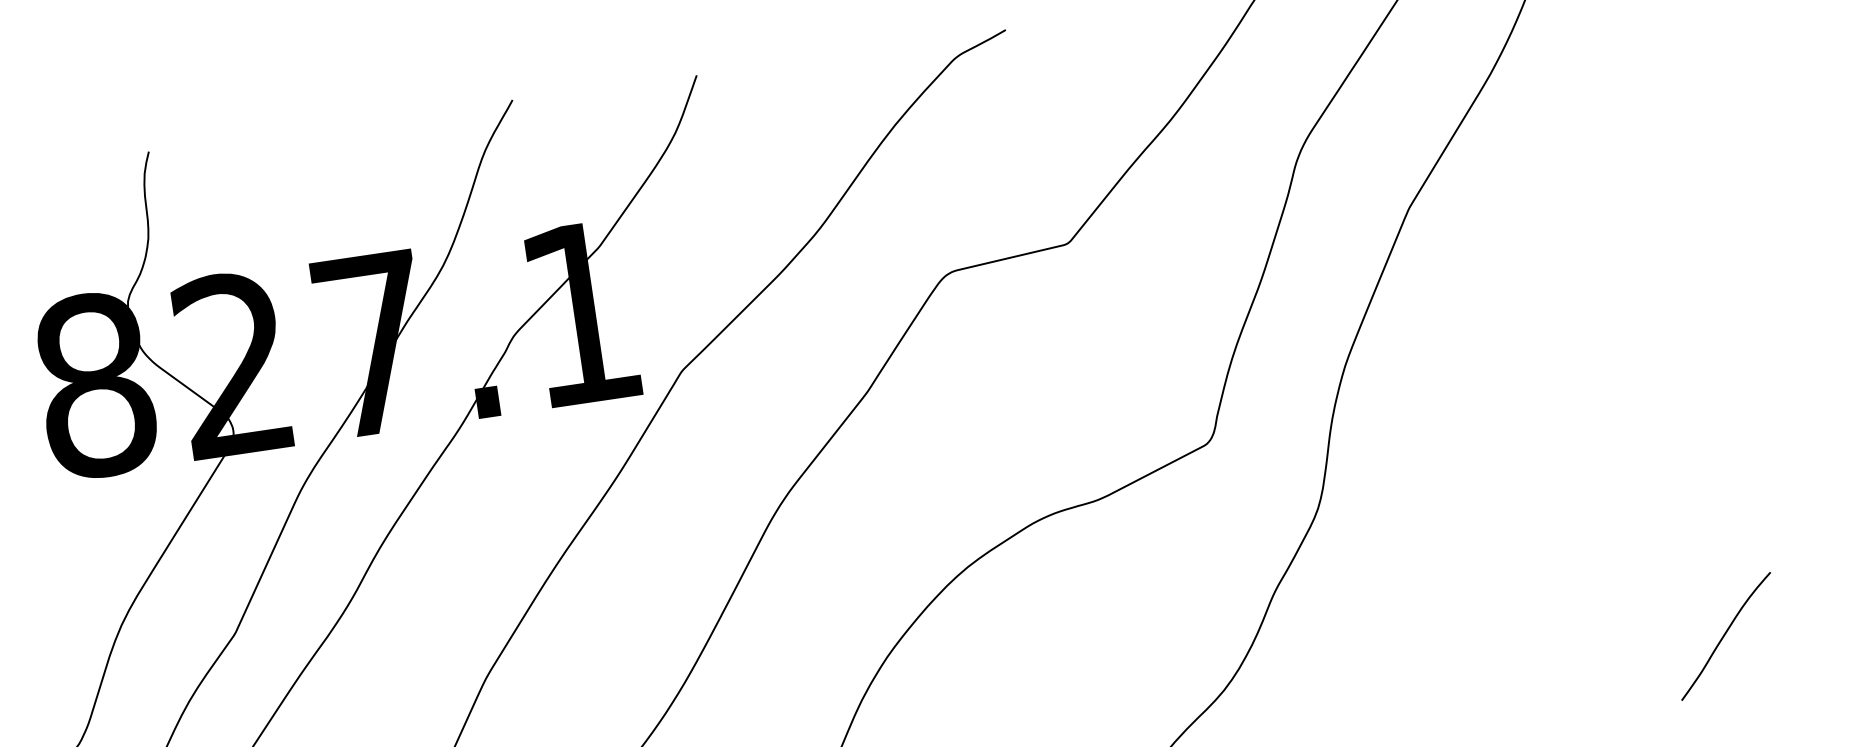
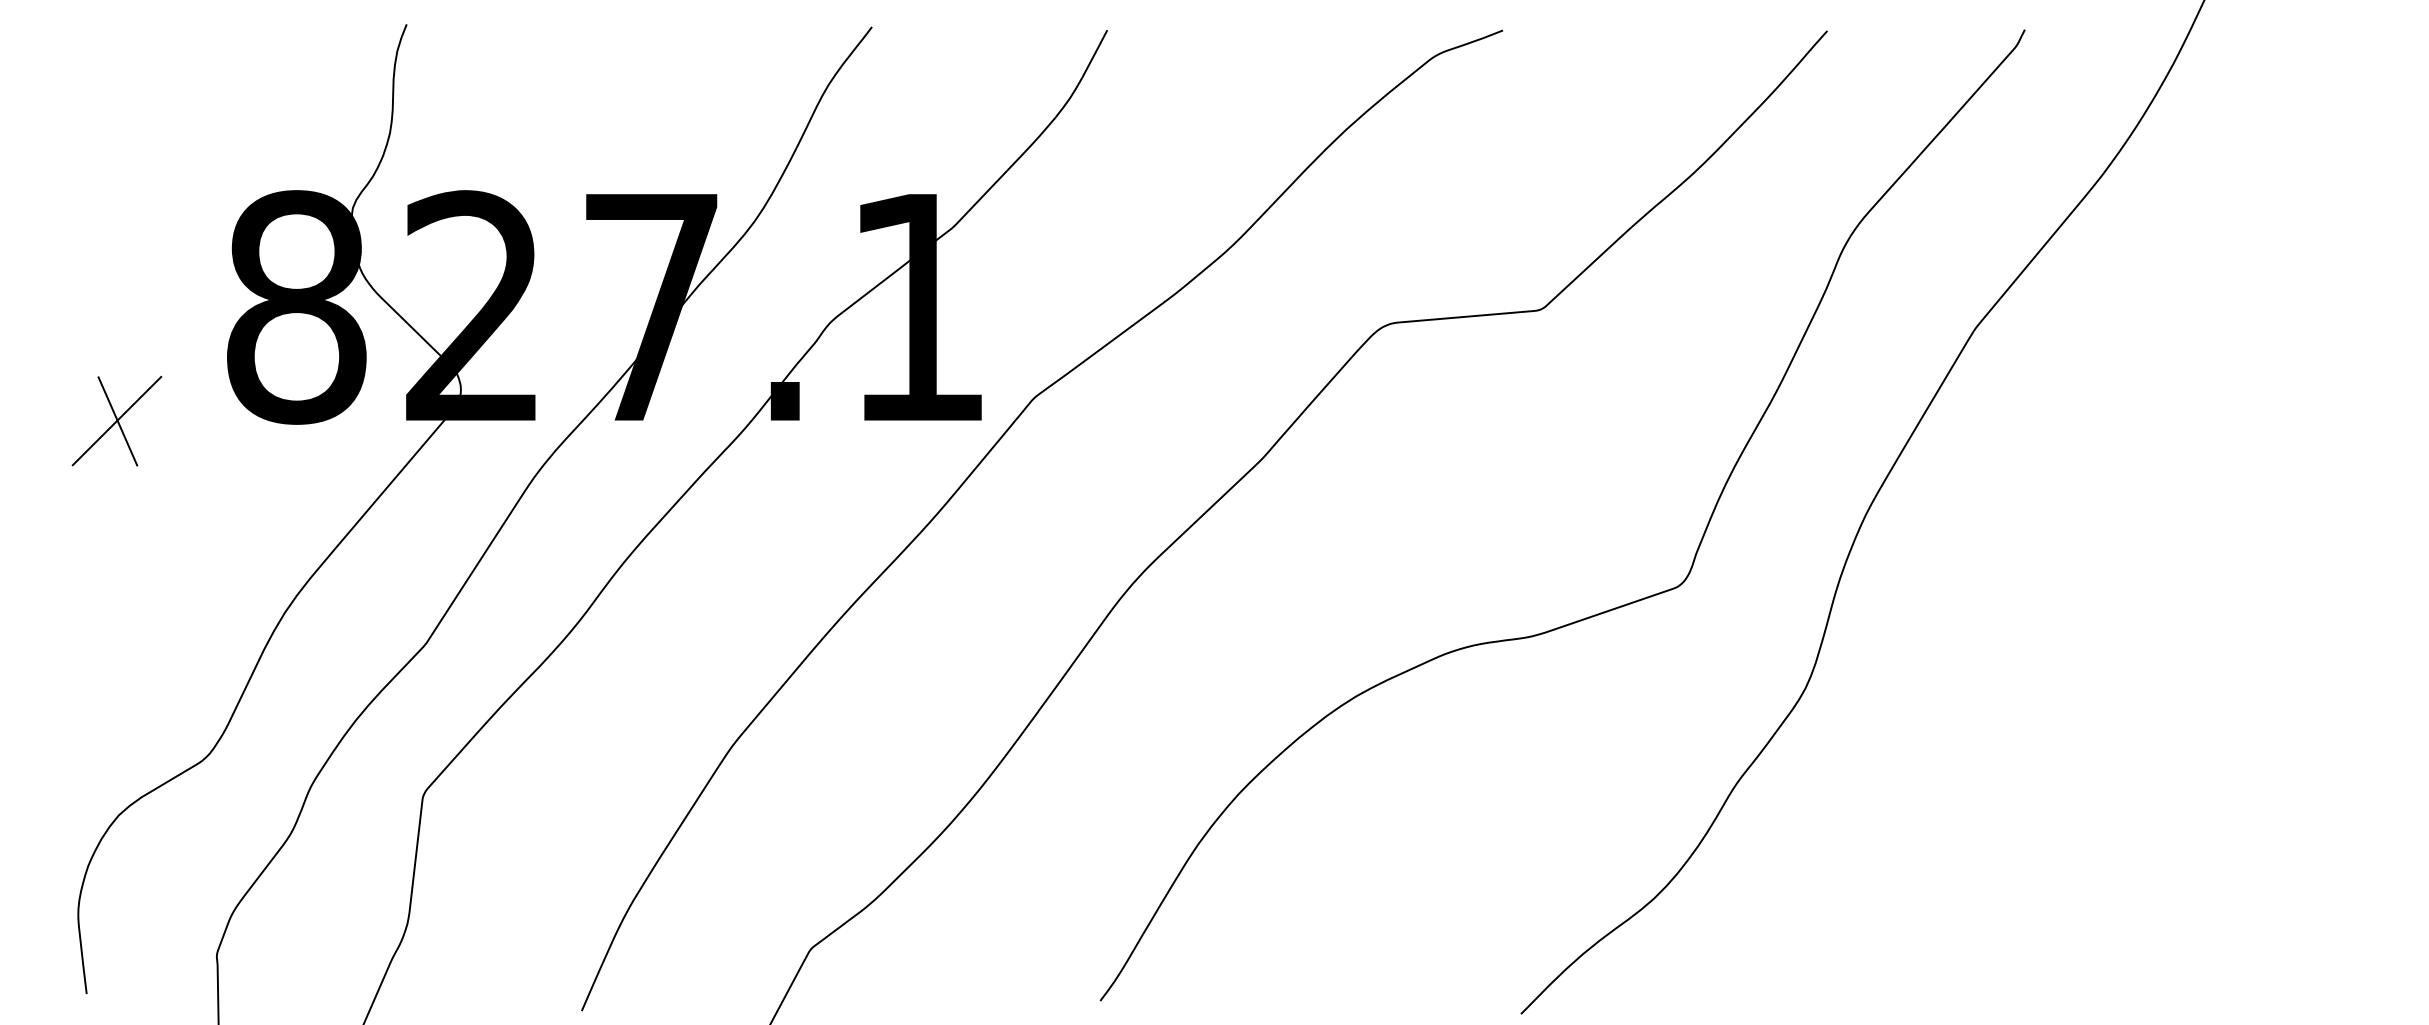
curve: (1724, 636) -> (2291, 923), removed

